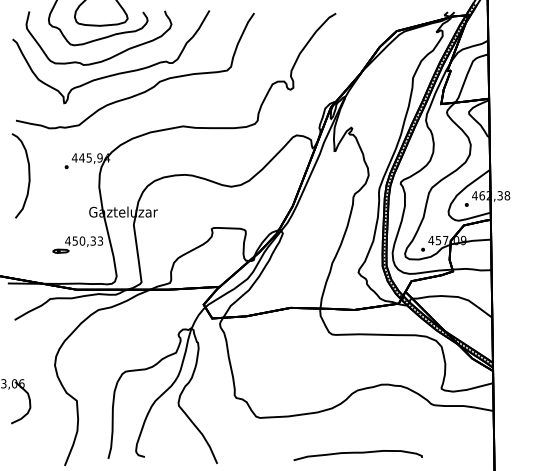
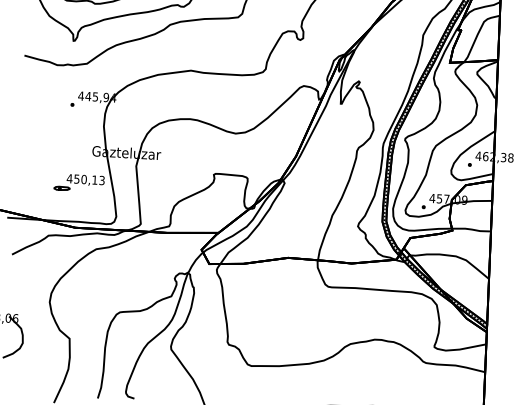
curve: (28, 175) -> (33, 111), removed
text: (92, 240) -> (94, 179), 450,33 -> 450,13

